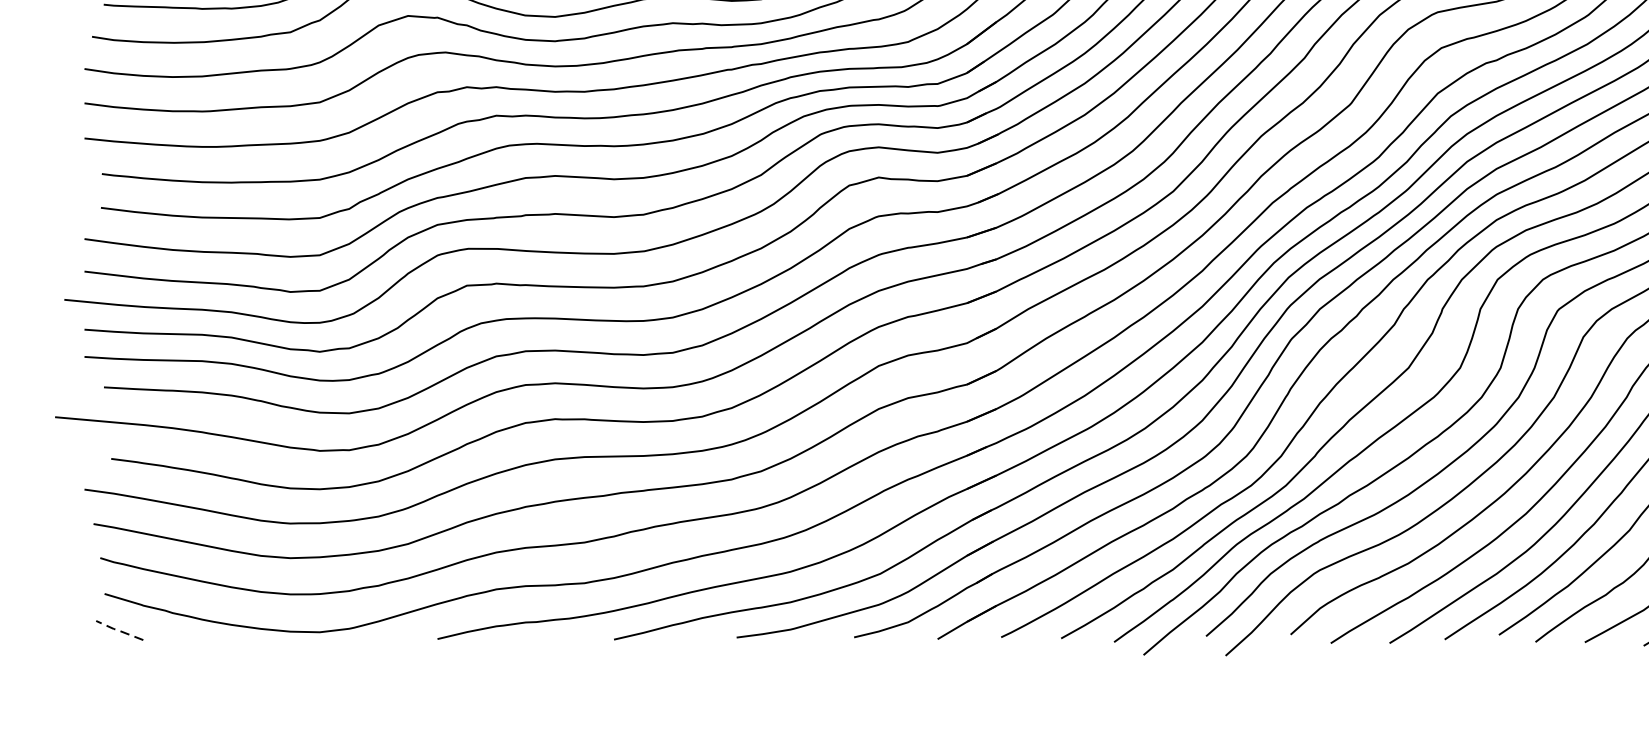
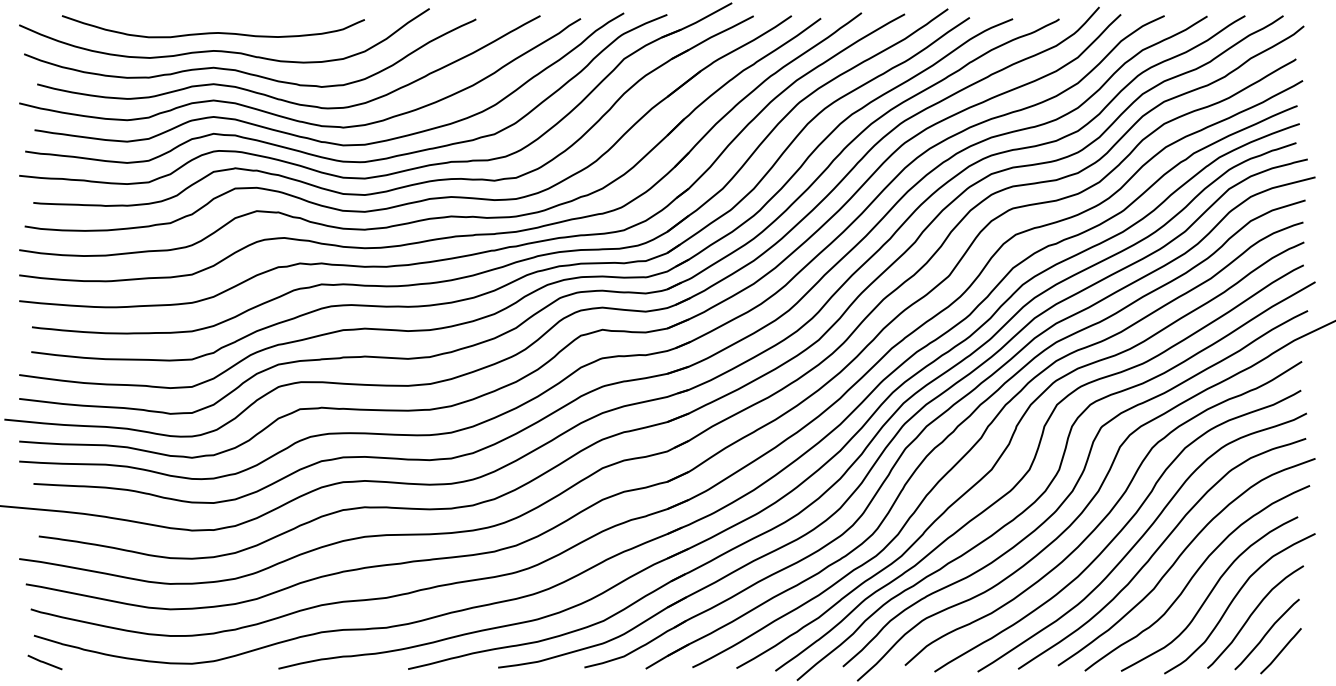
line: (116, 629) -> (42, 661), dashed -> solid

